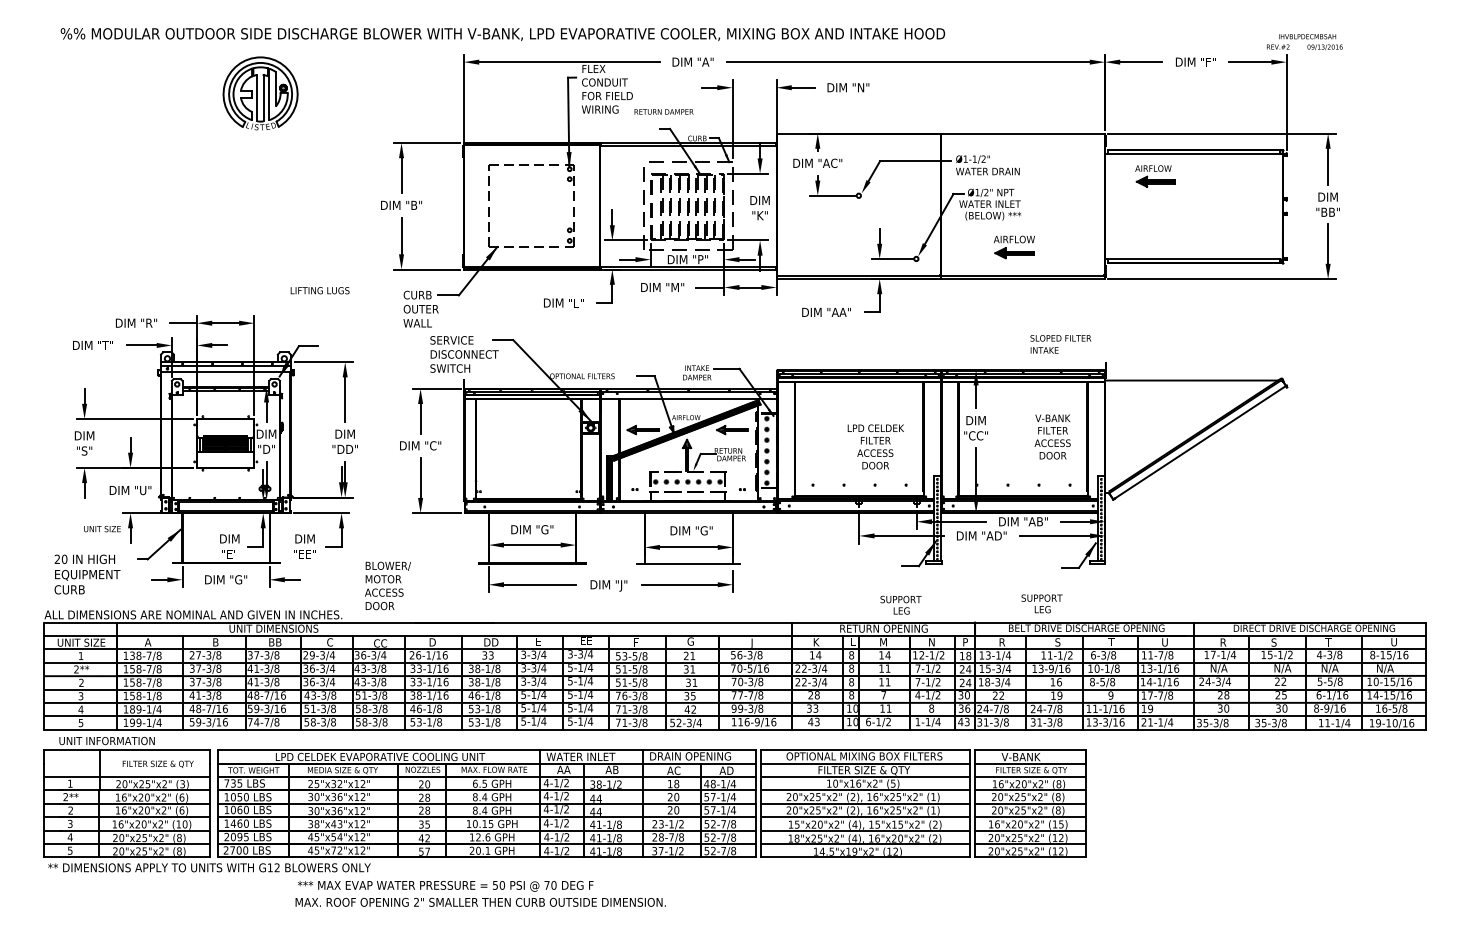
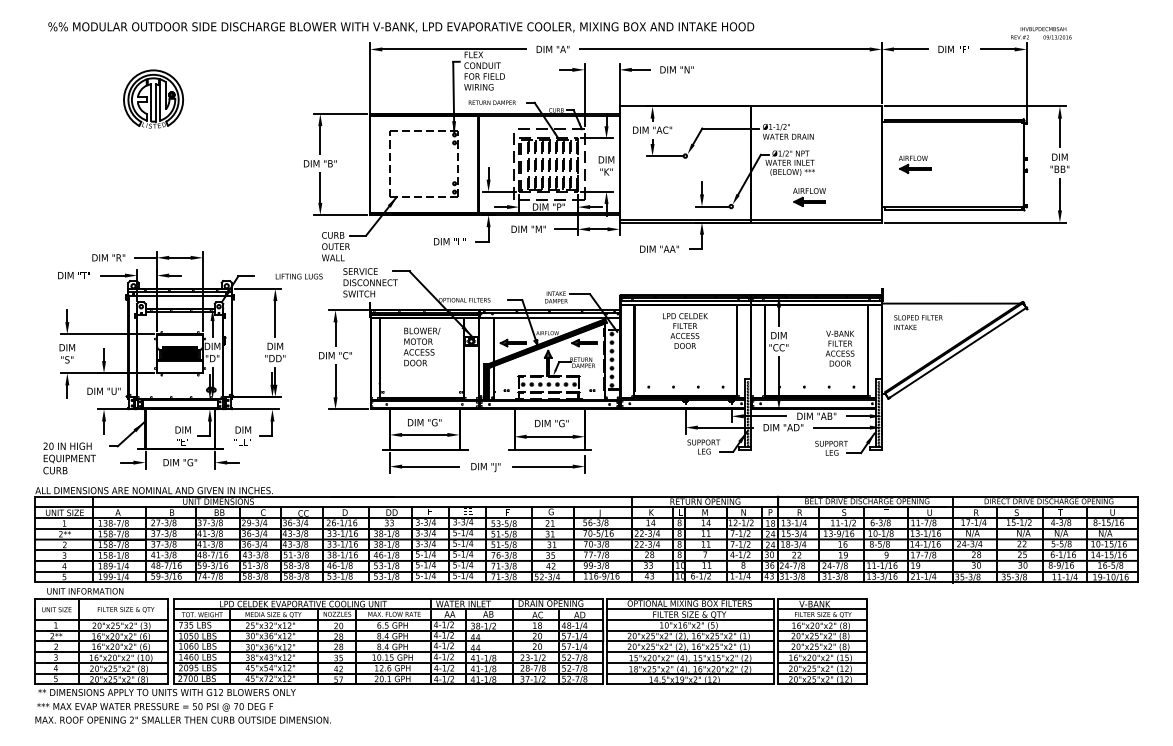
part: (260, 93) -> (153, 99), moved
text: (663, 111) -> (491, 102), moved
part: (1155, 176) -> (914, 164), moved
text: (319, 290) -> (298, 276), moved
text: (1060, 344) -> (918, 322), moved
text: (875, 446) -> (685, 330), moved
text: (102, 529) -> (56, 610), moved
text: (387, 585) -> (421, 346), moved
text: (1041, 603) -> (831, 448), moved
text: (900, 604) -> (703, 446), moved
text: (480, 893) -> (183, 713), moved

